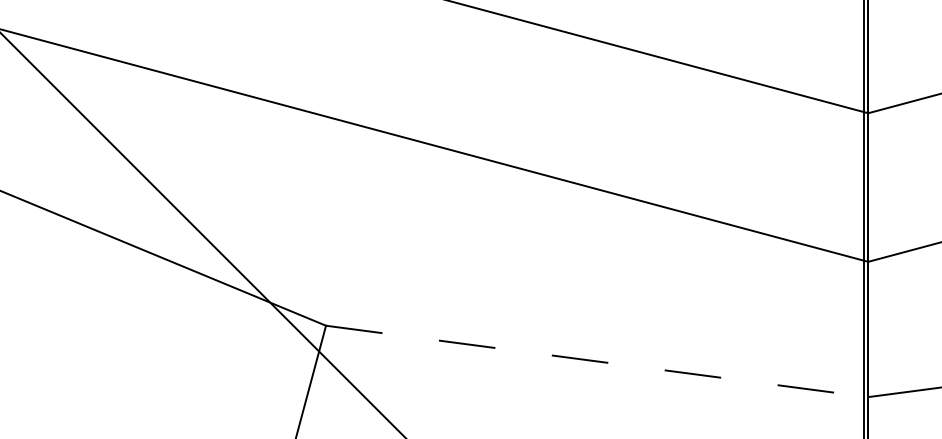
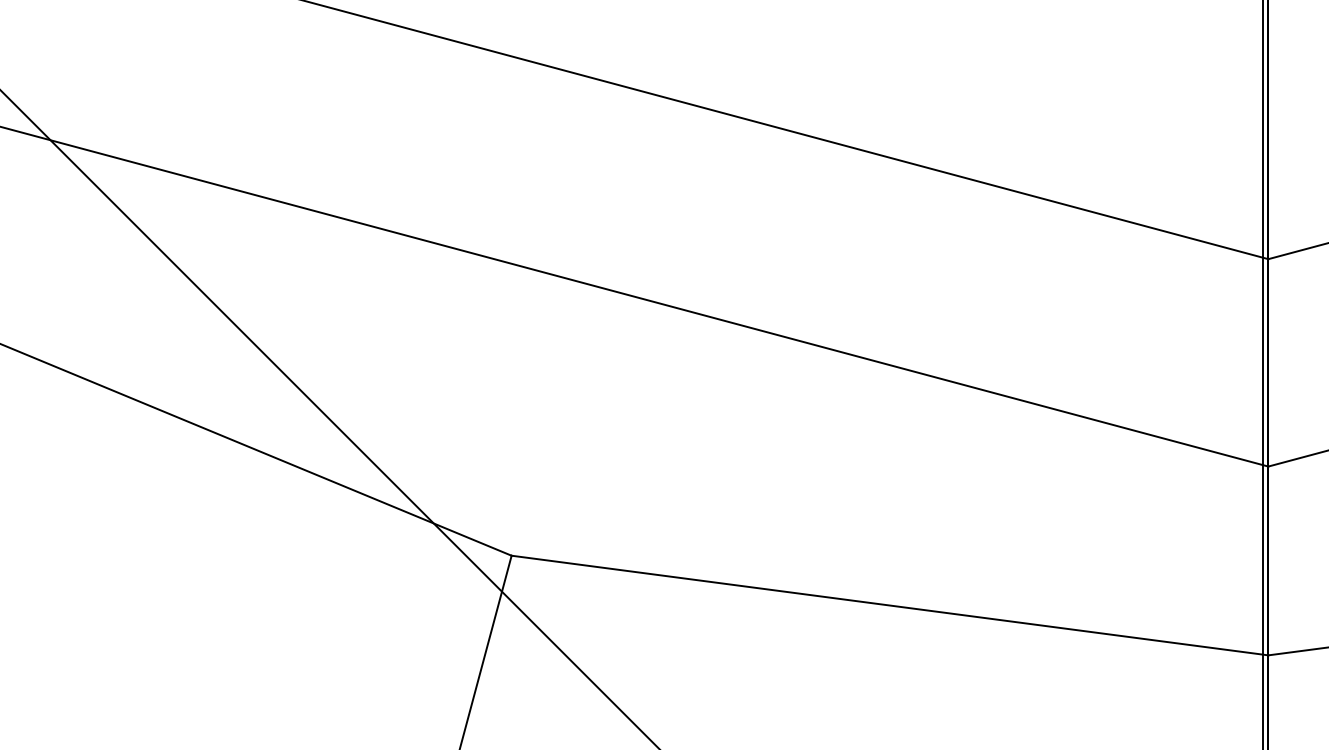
line: (597, 361) -> (890, 605), dashed -> solid

